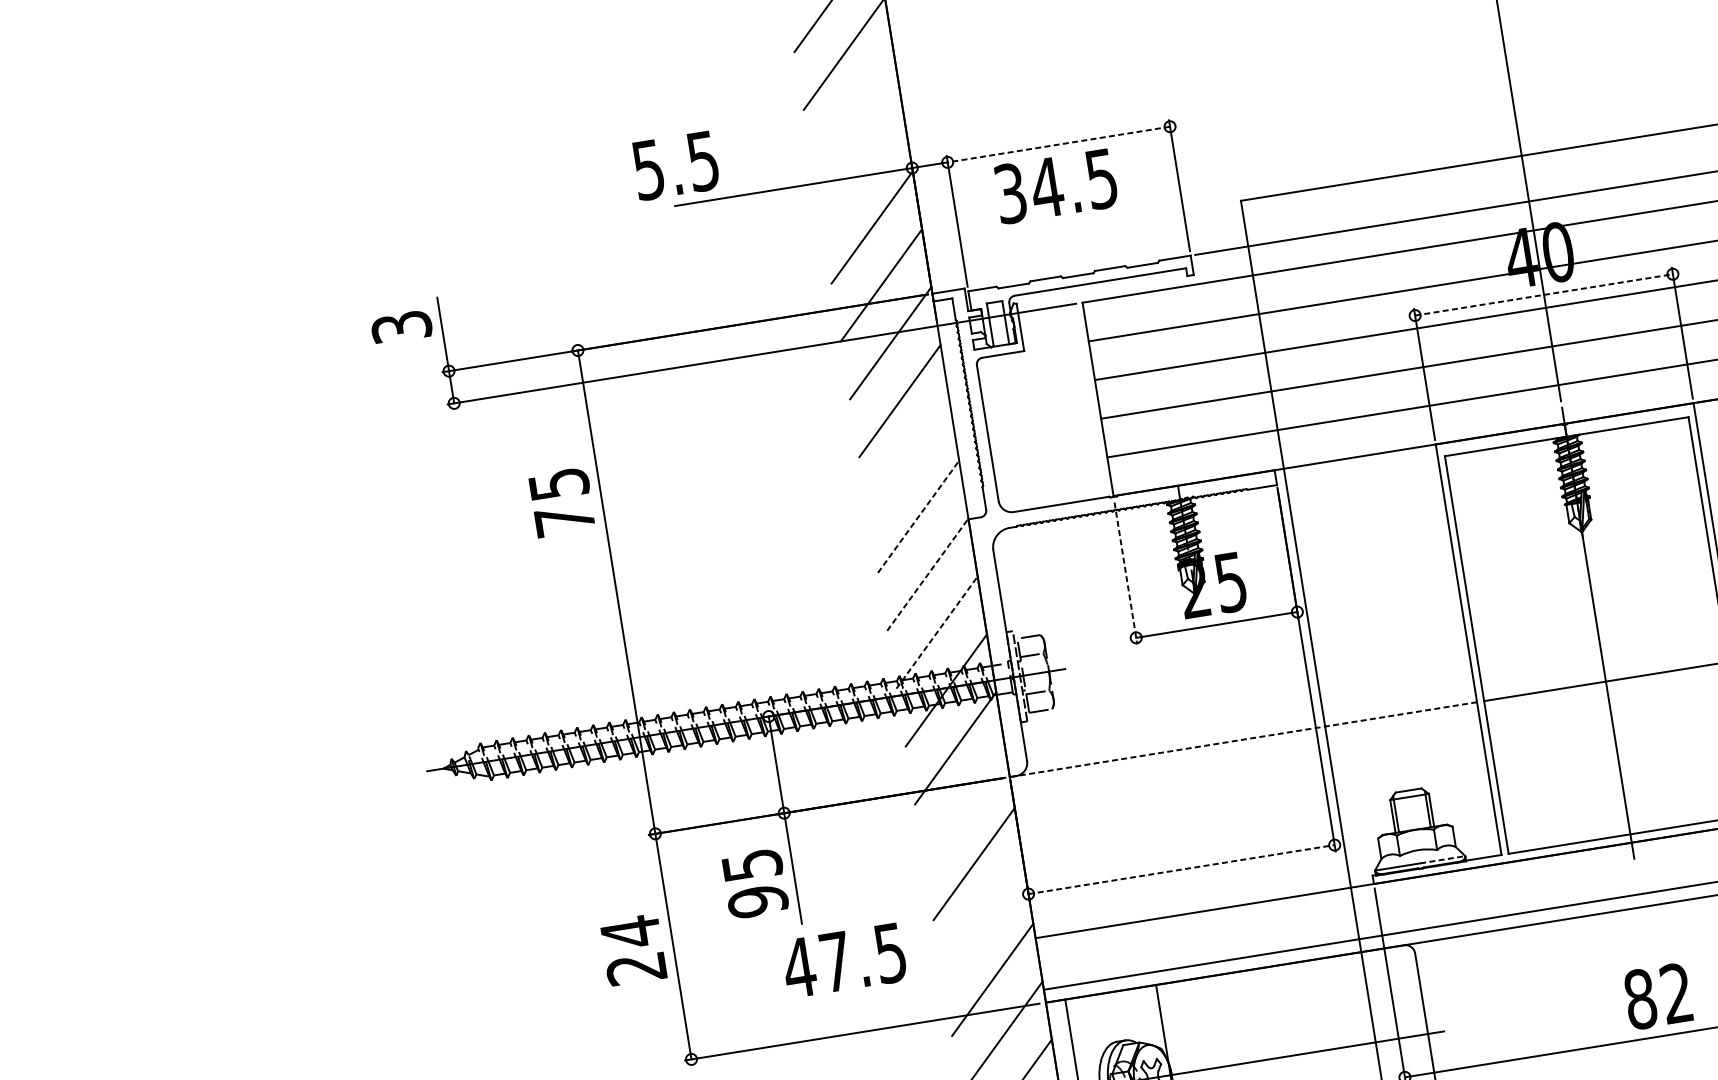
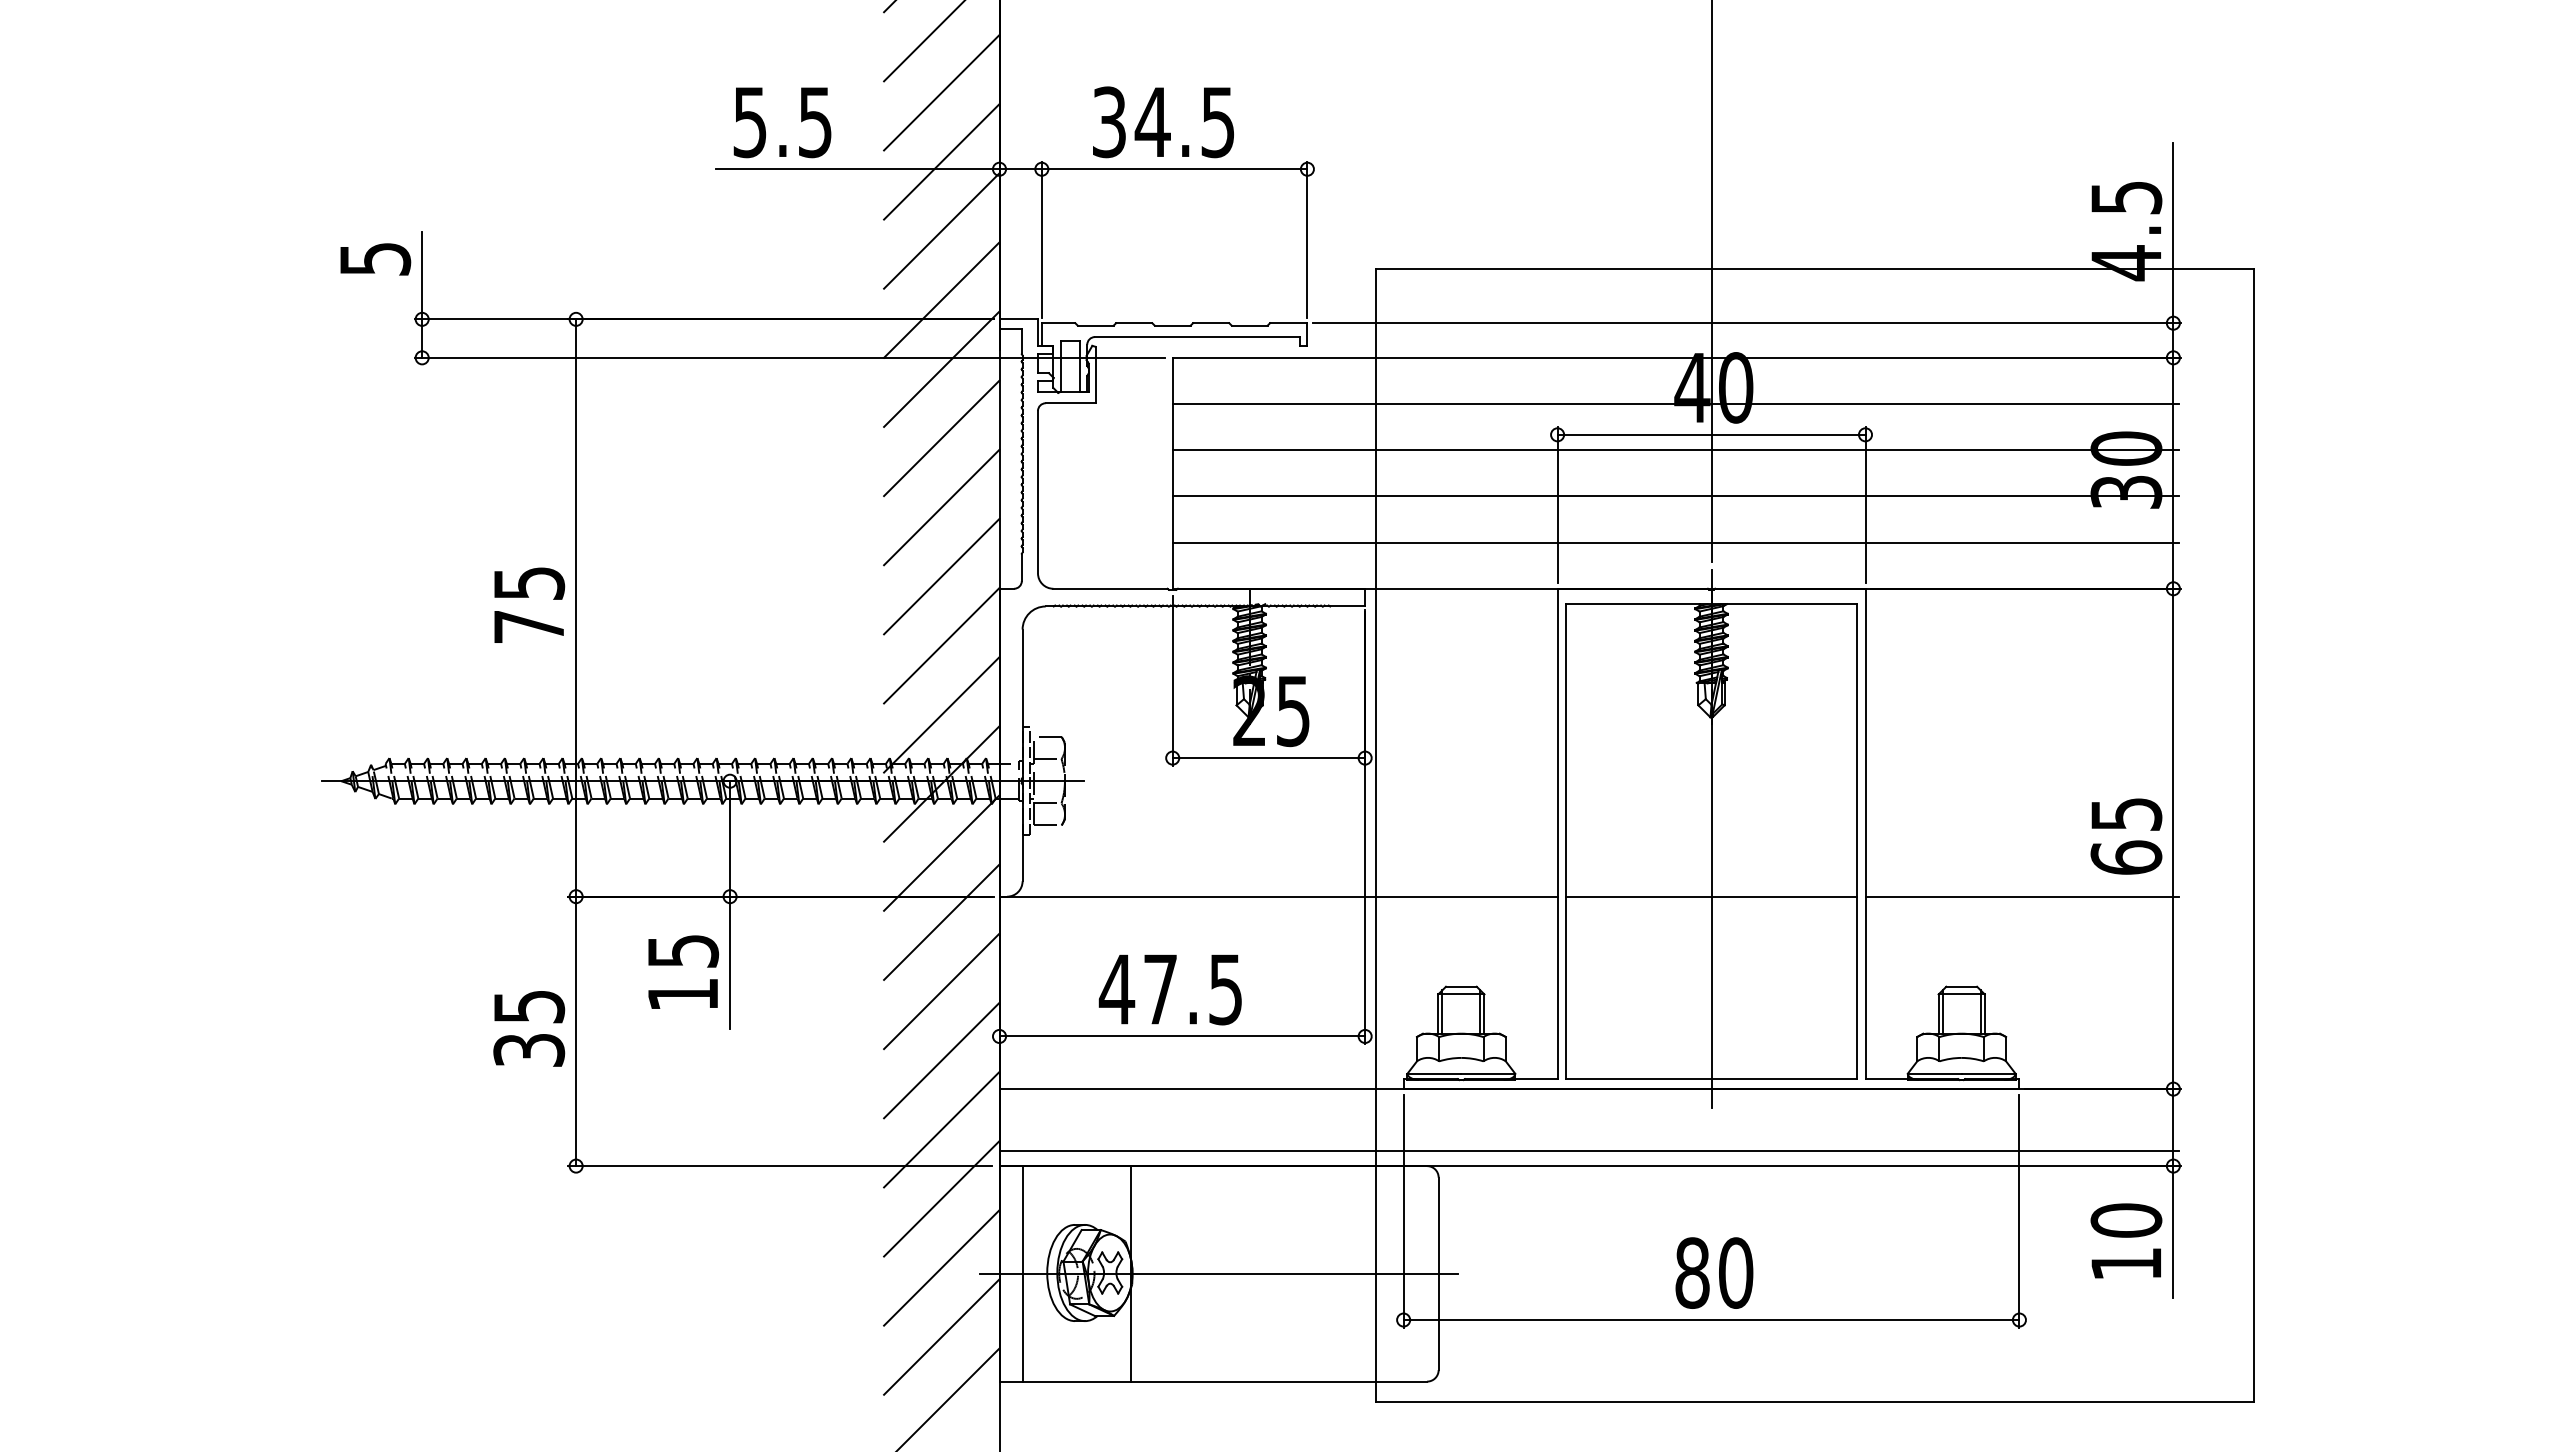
line: (853, 111) -> (941, 92), added
line: (1058, 144) -> (1174, 169), dashed -> solid
text: (675, 165) -> (782, 122), moved
line: (862, 169) -> (941, 161), added
text: (1056, 186) -> (1163, 122), moved
line: (1543, 294) -> (1711, 434), dashed -> solid
text: (400, 326) -> (374, 258), 3 -> 5
line: (909, 459) -> (941, 507), added
text: (562, 501) -> (529, 604), moved
line: (918, 516) -> (941, 576), dashed -> solid
line: (1125, 573) -> (1172, 681), dashed -> solid
line: (927, 574) -> (941, 645), dashed -> solid
line: (936, 632) -> (941, 714), dashed -> solid
line: (1243, 739) -> (1278, 896), dashed -> solid
line: (964, 805) -> (941, 921), added
line: (1442, 859) -> (1488, 1073), dashed -> solid
line: (1181, 869) -> (1182, 1036), dashed -> solid
text: (758, 901) -> (683, 994), 95 -> 15
line: (983, 922) -> (941, 1060), added
text: (633, 949) -> (529, 1027), 24 -> 35
text: (843, 960) -> (1169, 989), moved
text: (1677, 992) -> (1736, 1272), 82 -> 80

